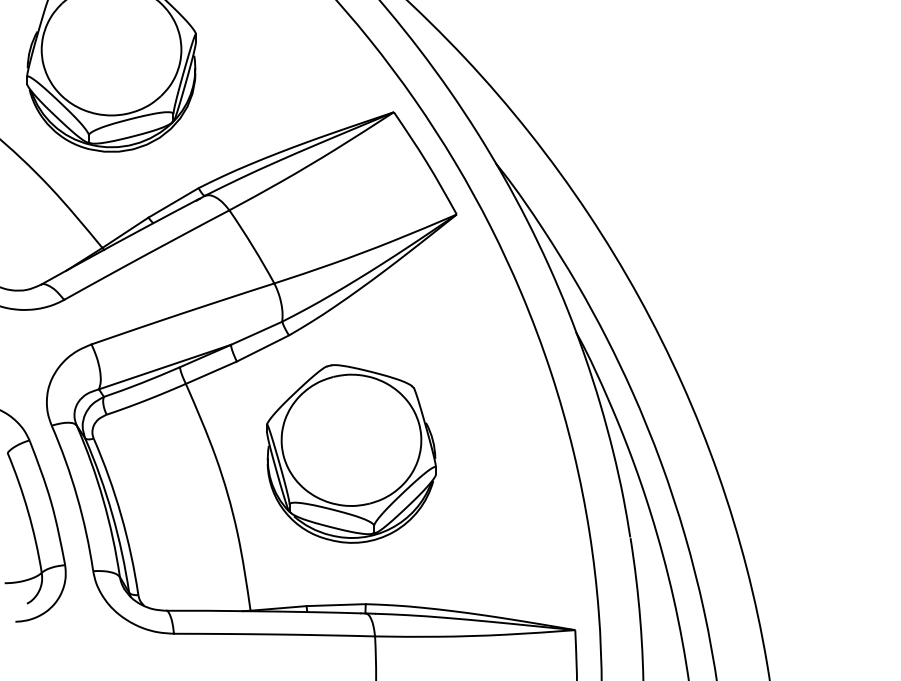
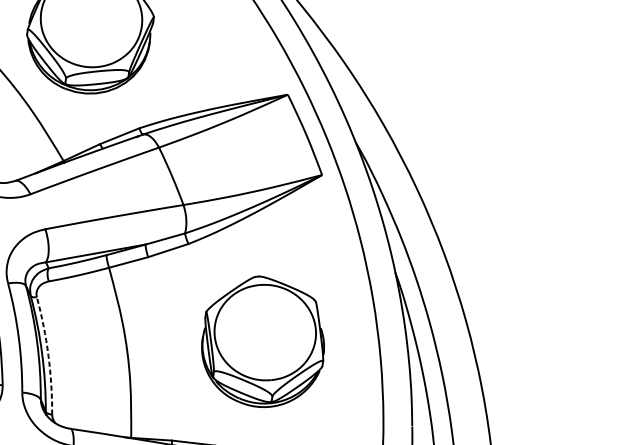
part: (351, 453) -> (263, 342), moved
arc: (121, 515) -> (48, 355), solid -> dashed

